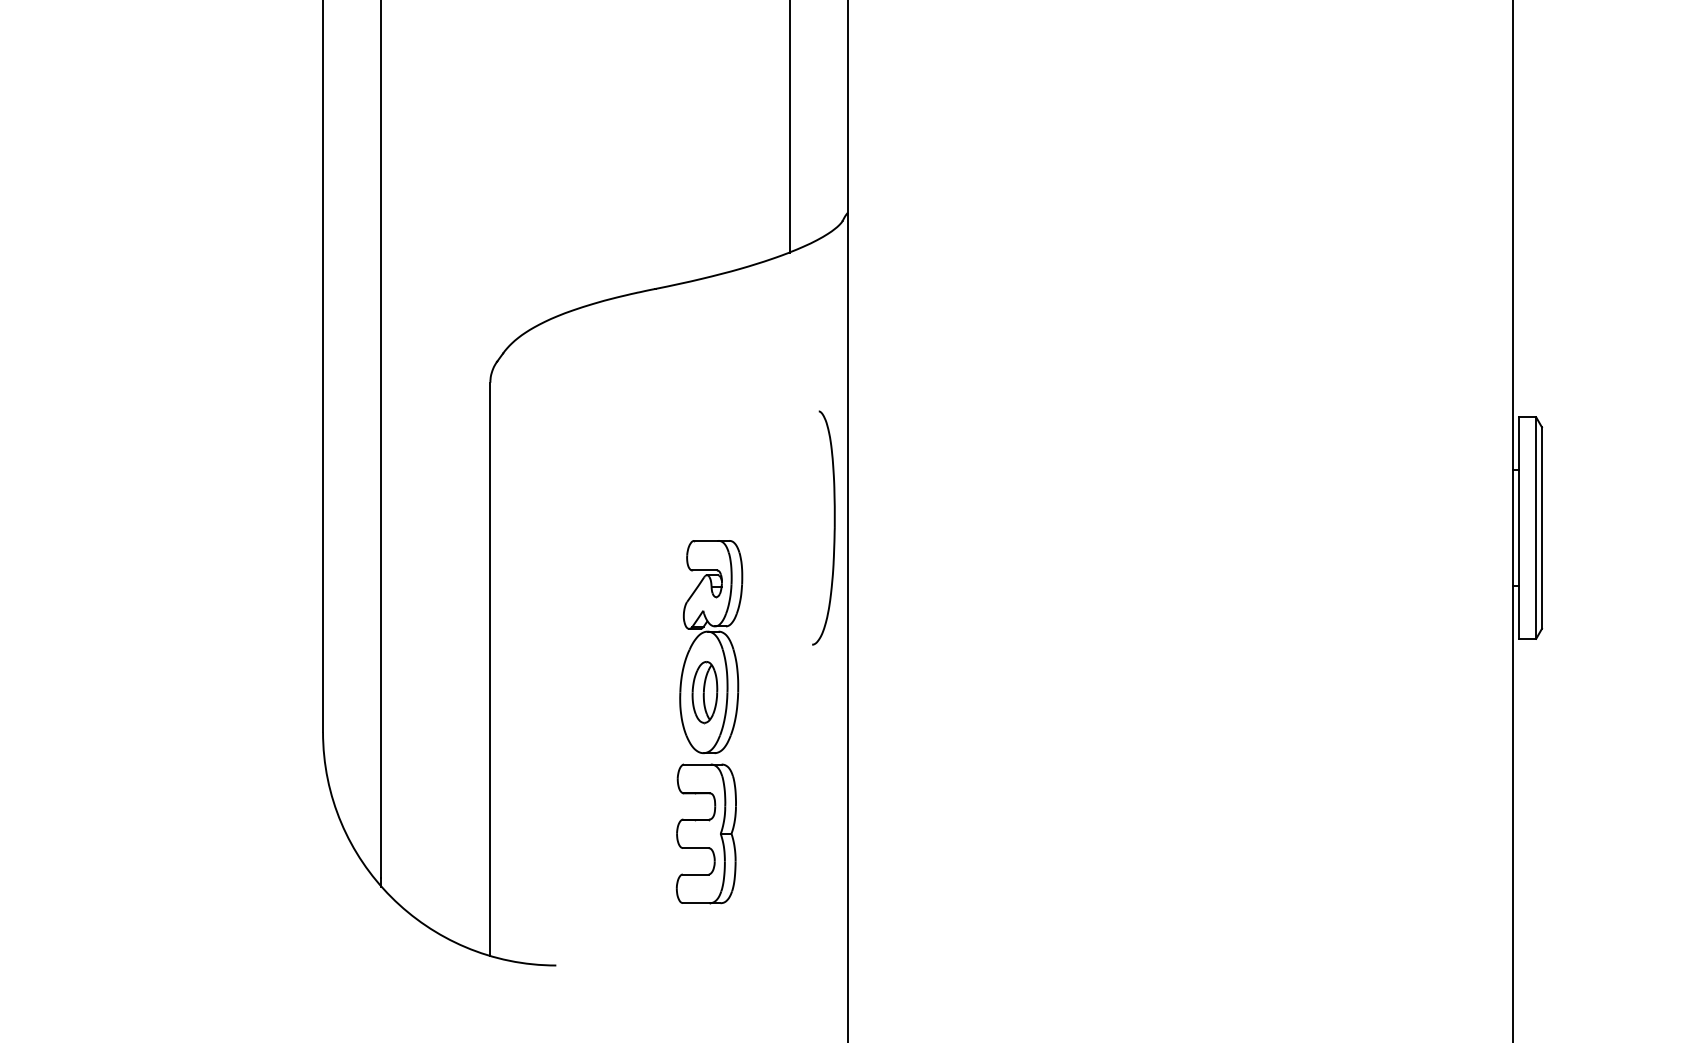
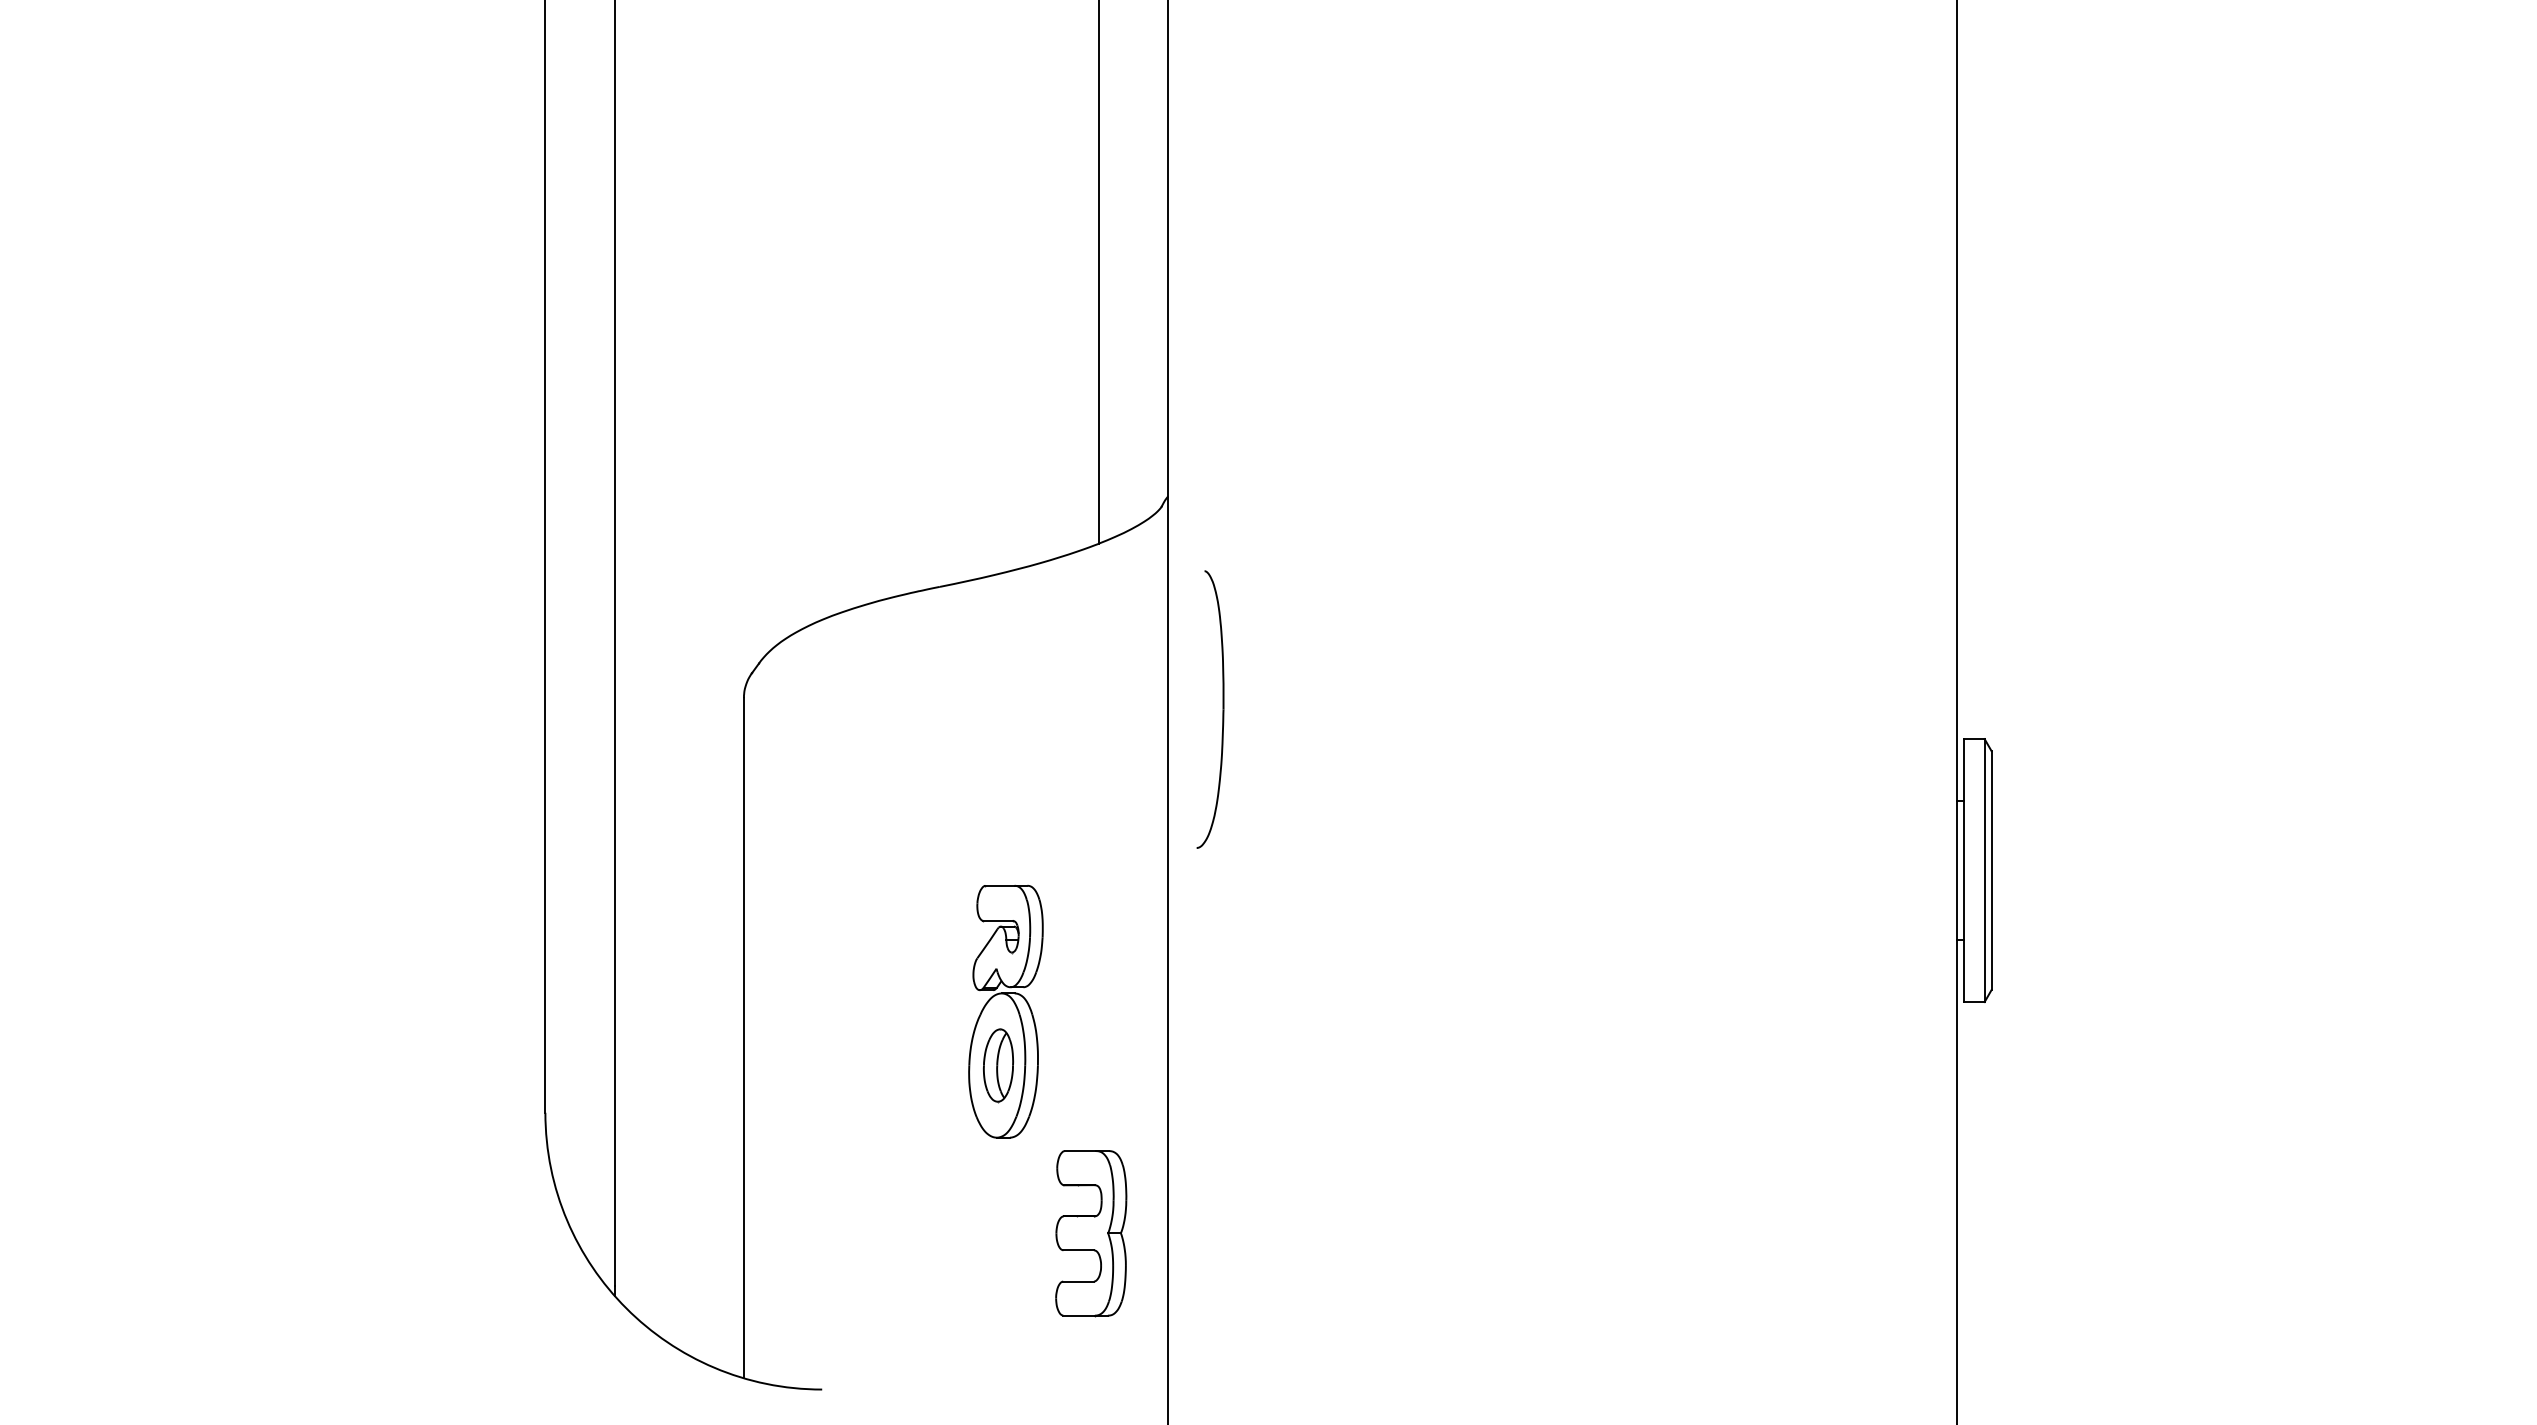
part: (833, 527) -> (1222, 709), moved
part: (706, 833) -> (1091, 1233), moved

